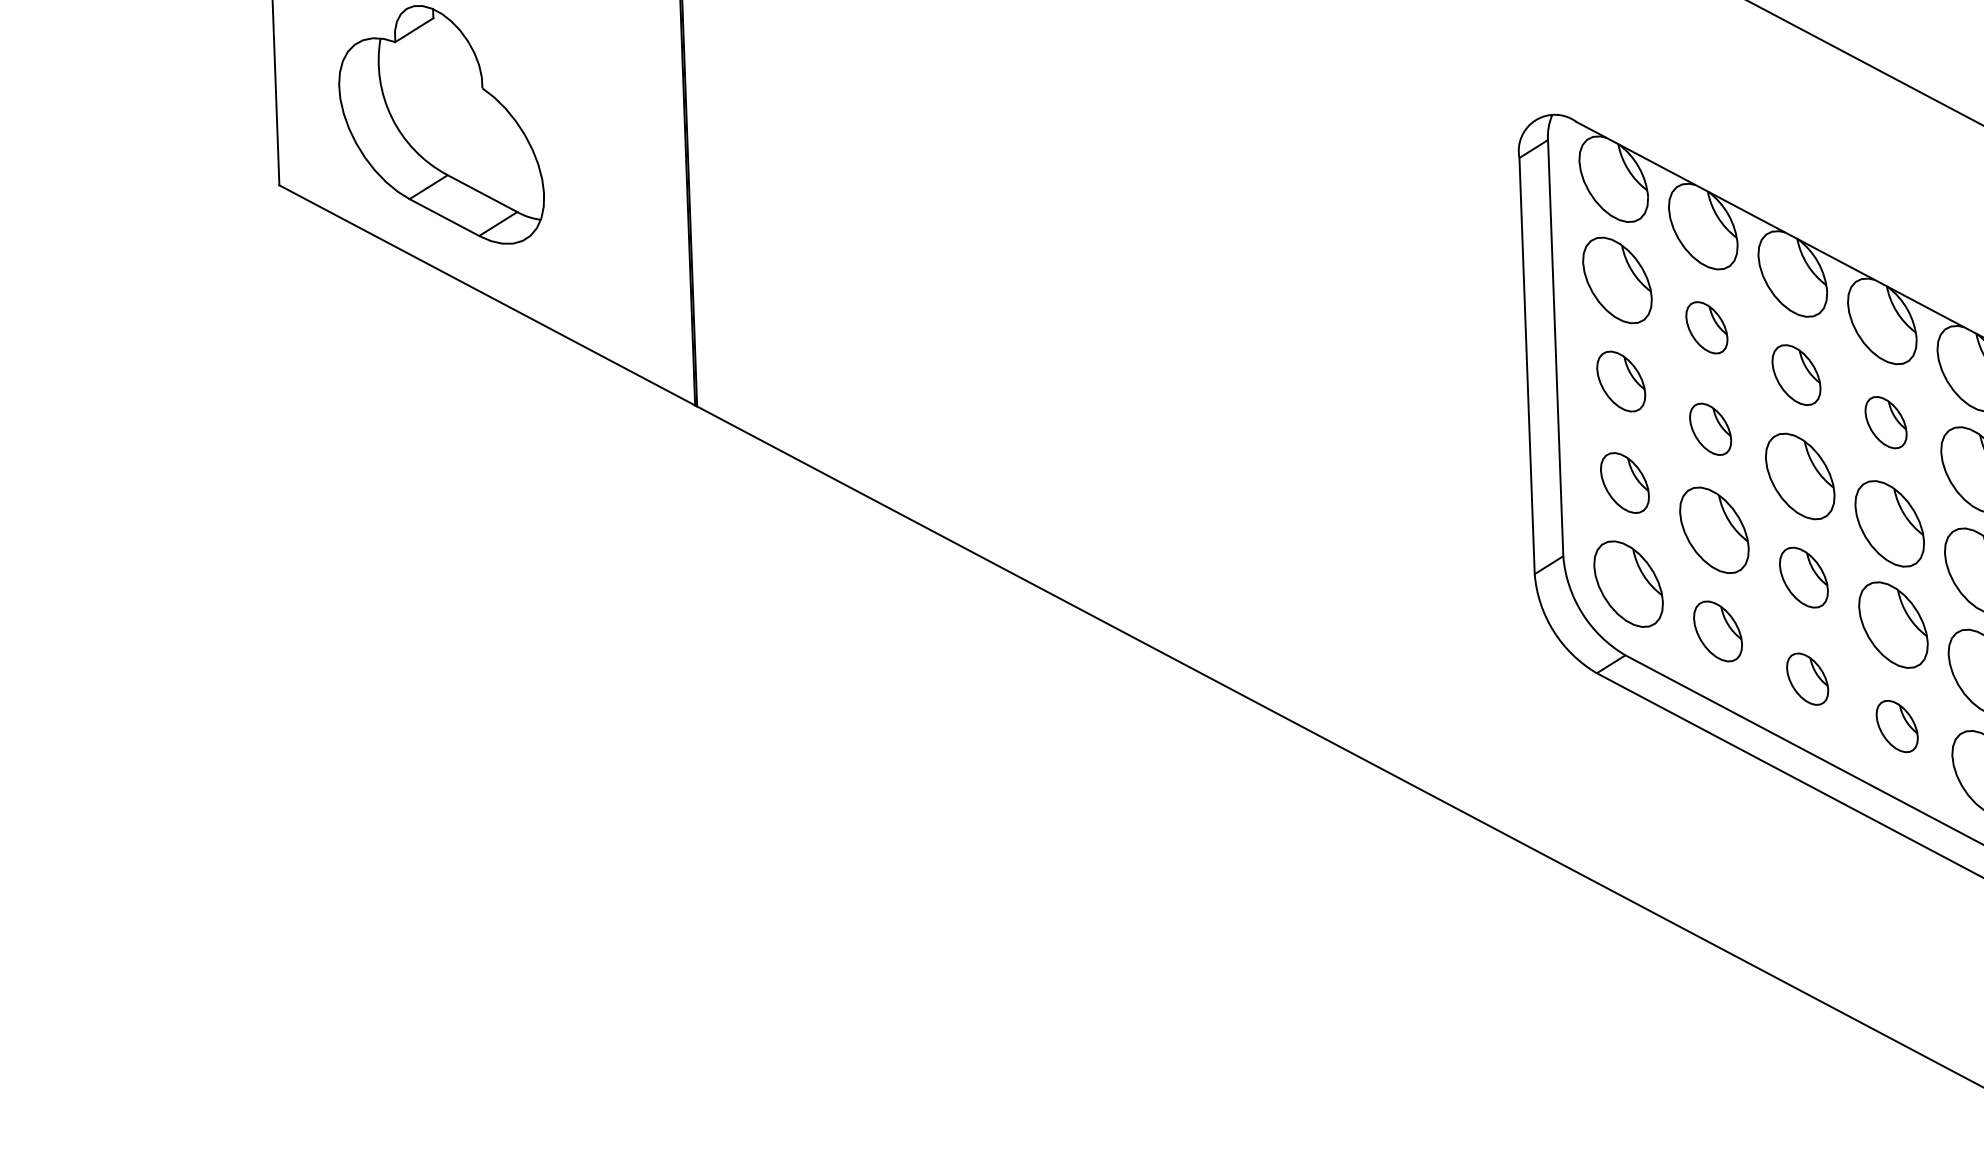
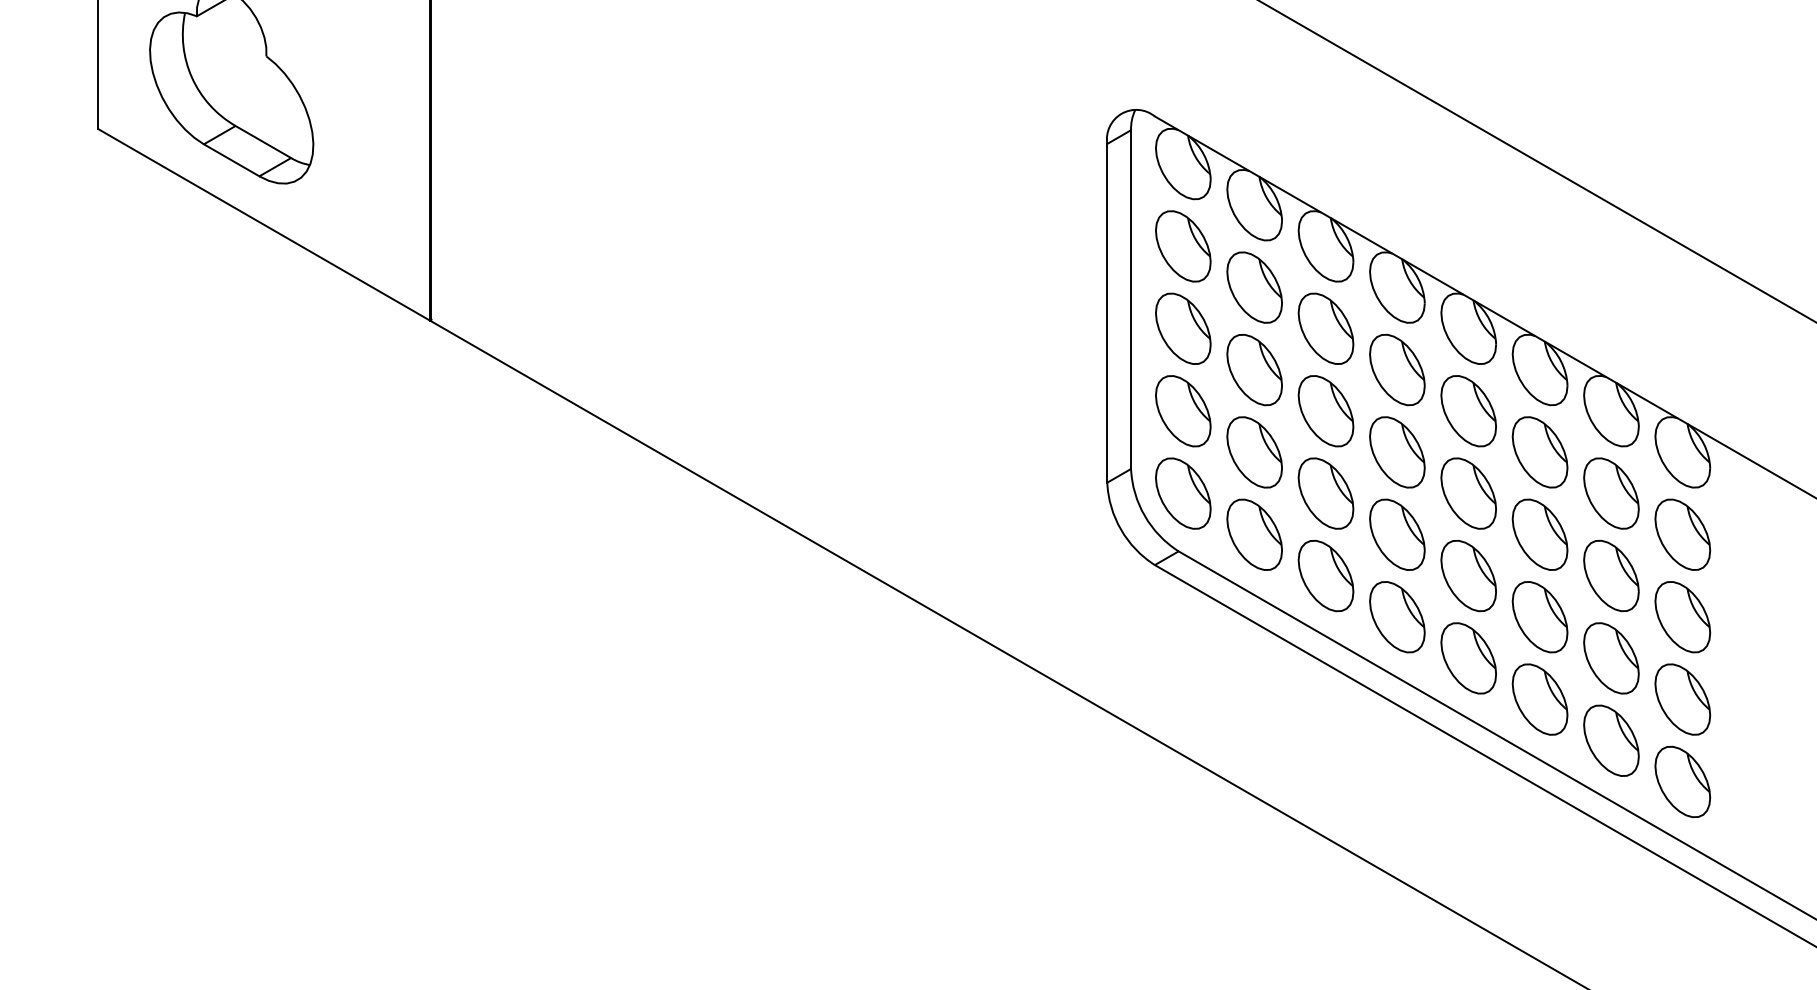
part: (1706, 327) -> (1254, 287), size x1.67
part: (1795, 374) -> (1325, 328), size x1.43
part: (1621, 381) -> (1183, 328), size x1.43
part: (1886, 422) -> (1397, 369), size x1.67
part: (1710, 429) -> (1254, 370), size x1.67
part: (1625, 483) -> (1183, 411), size x1.43
part: (1803, 577) -> (1325, 493), size x1.43
part: (1717, 631) -> (1254, 534), size x1.43
part: (1807, 679) -> (1325, 576), size x1.67
part: (1897, 726) -> (1397, 617), size x1.67

